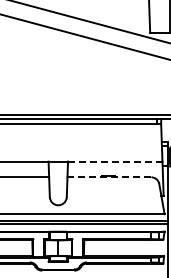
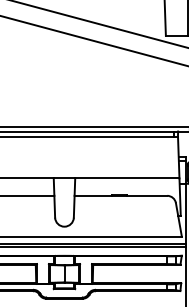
line: (115, 161) -> (127, 178), dashed -> solid
line: (109, 177) -> (120, 196), dashed -> solid

